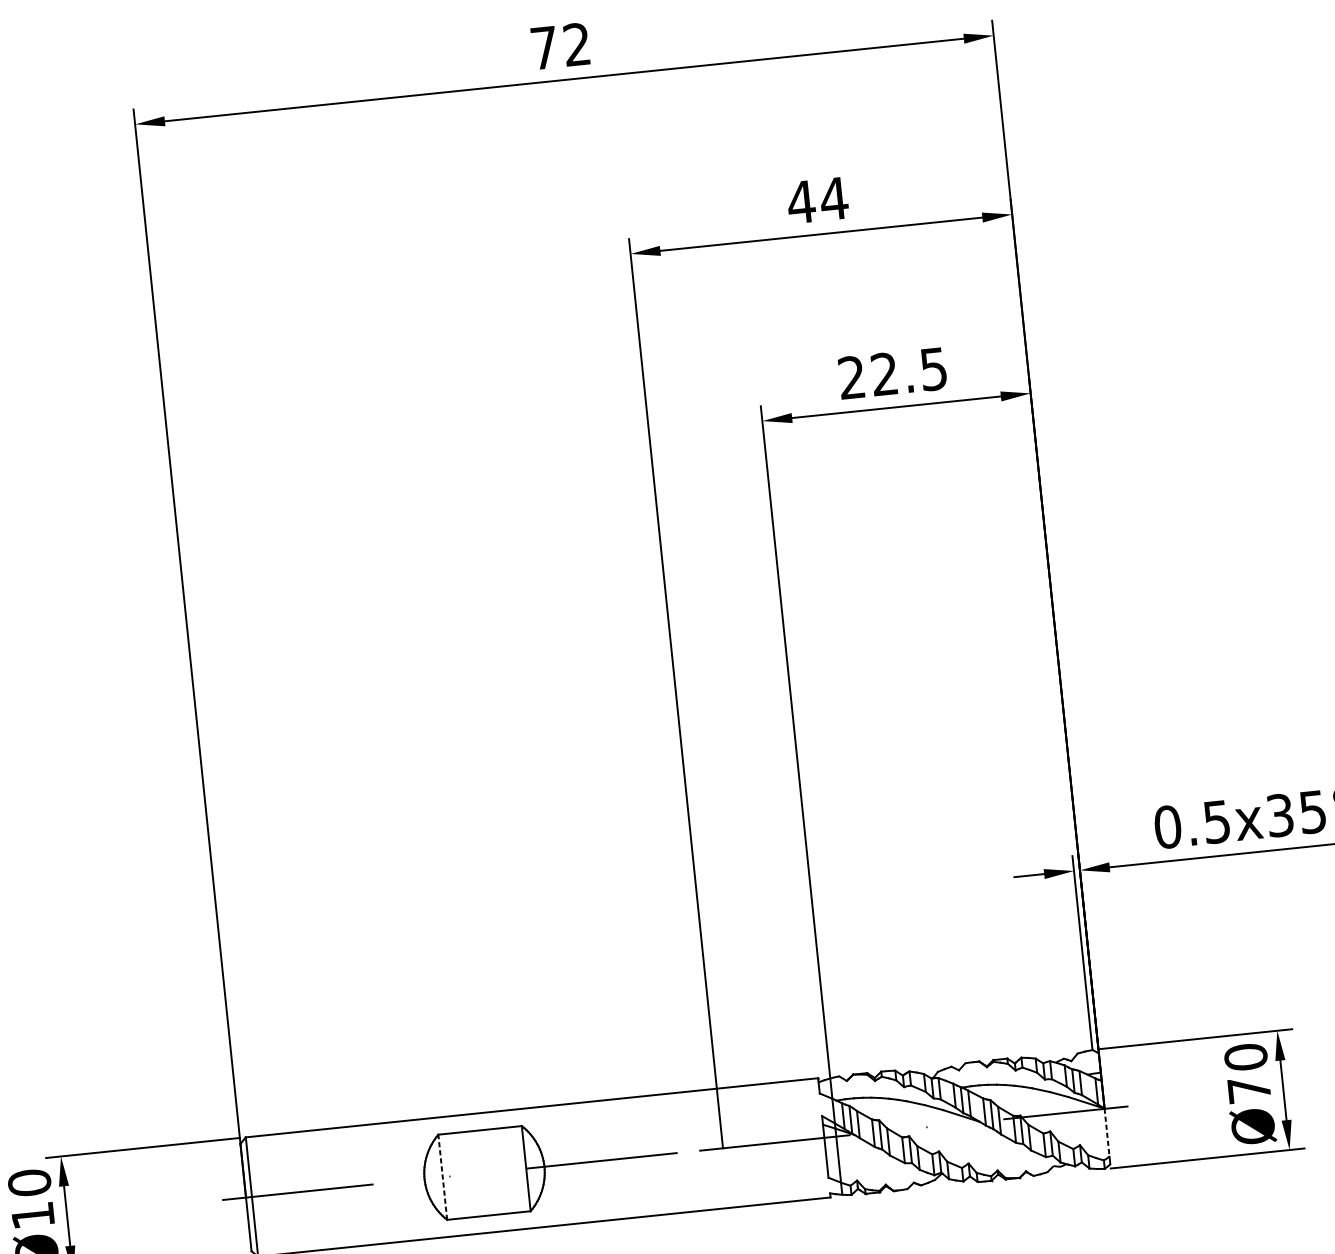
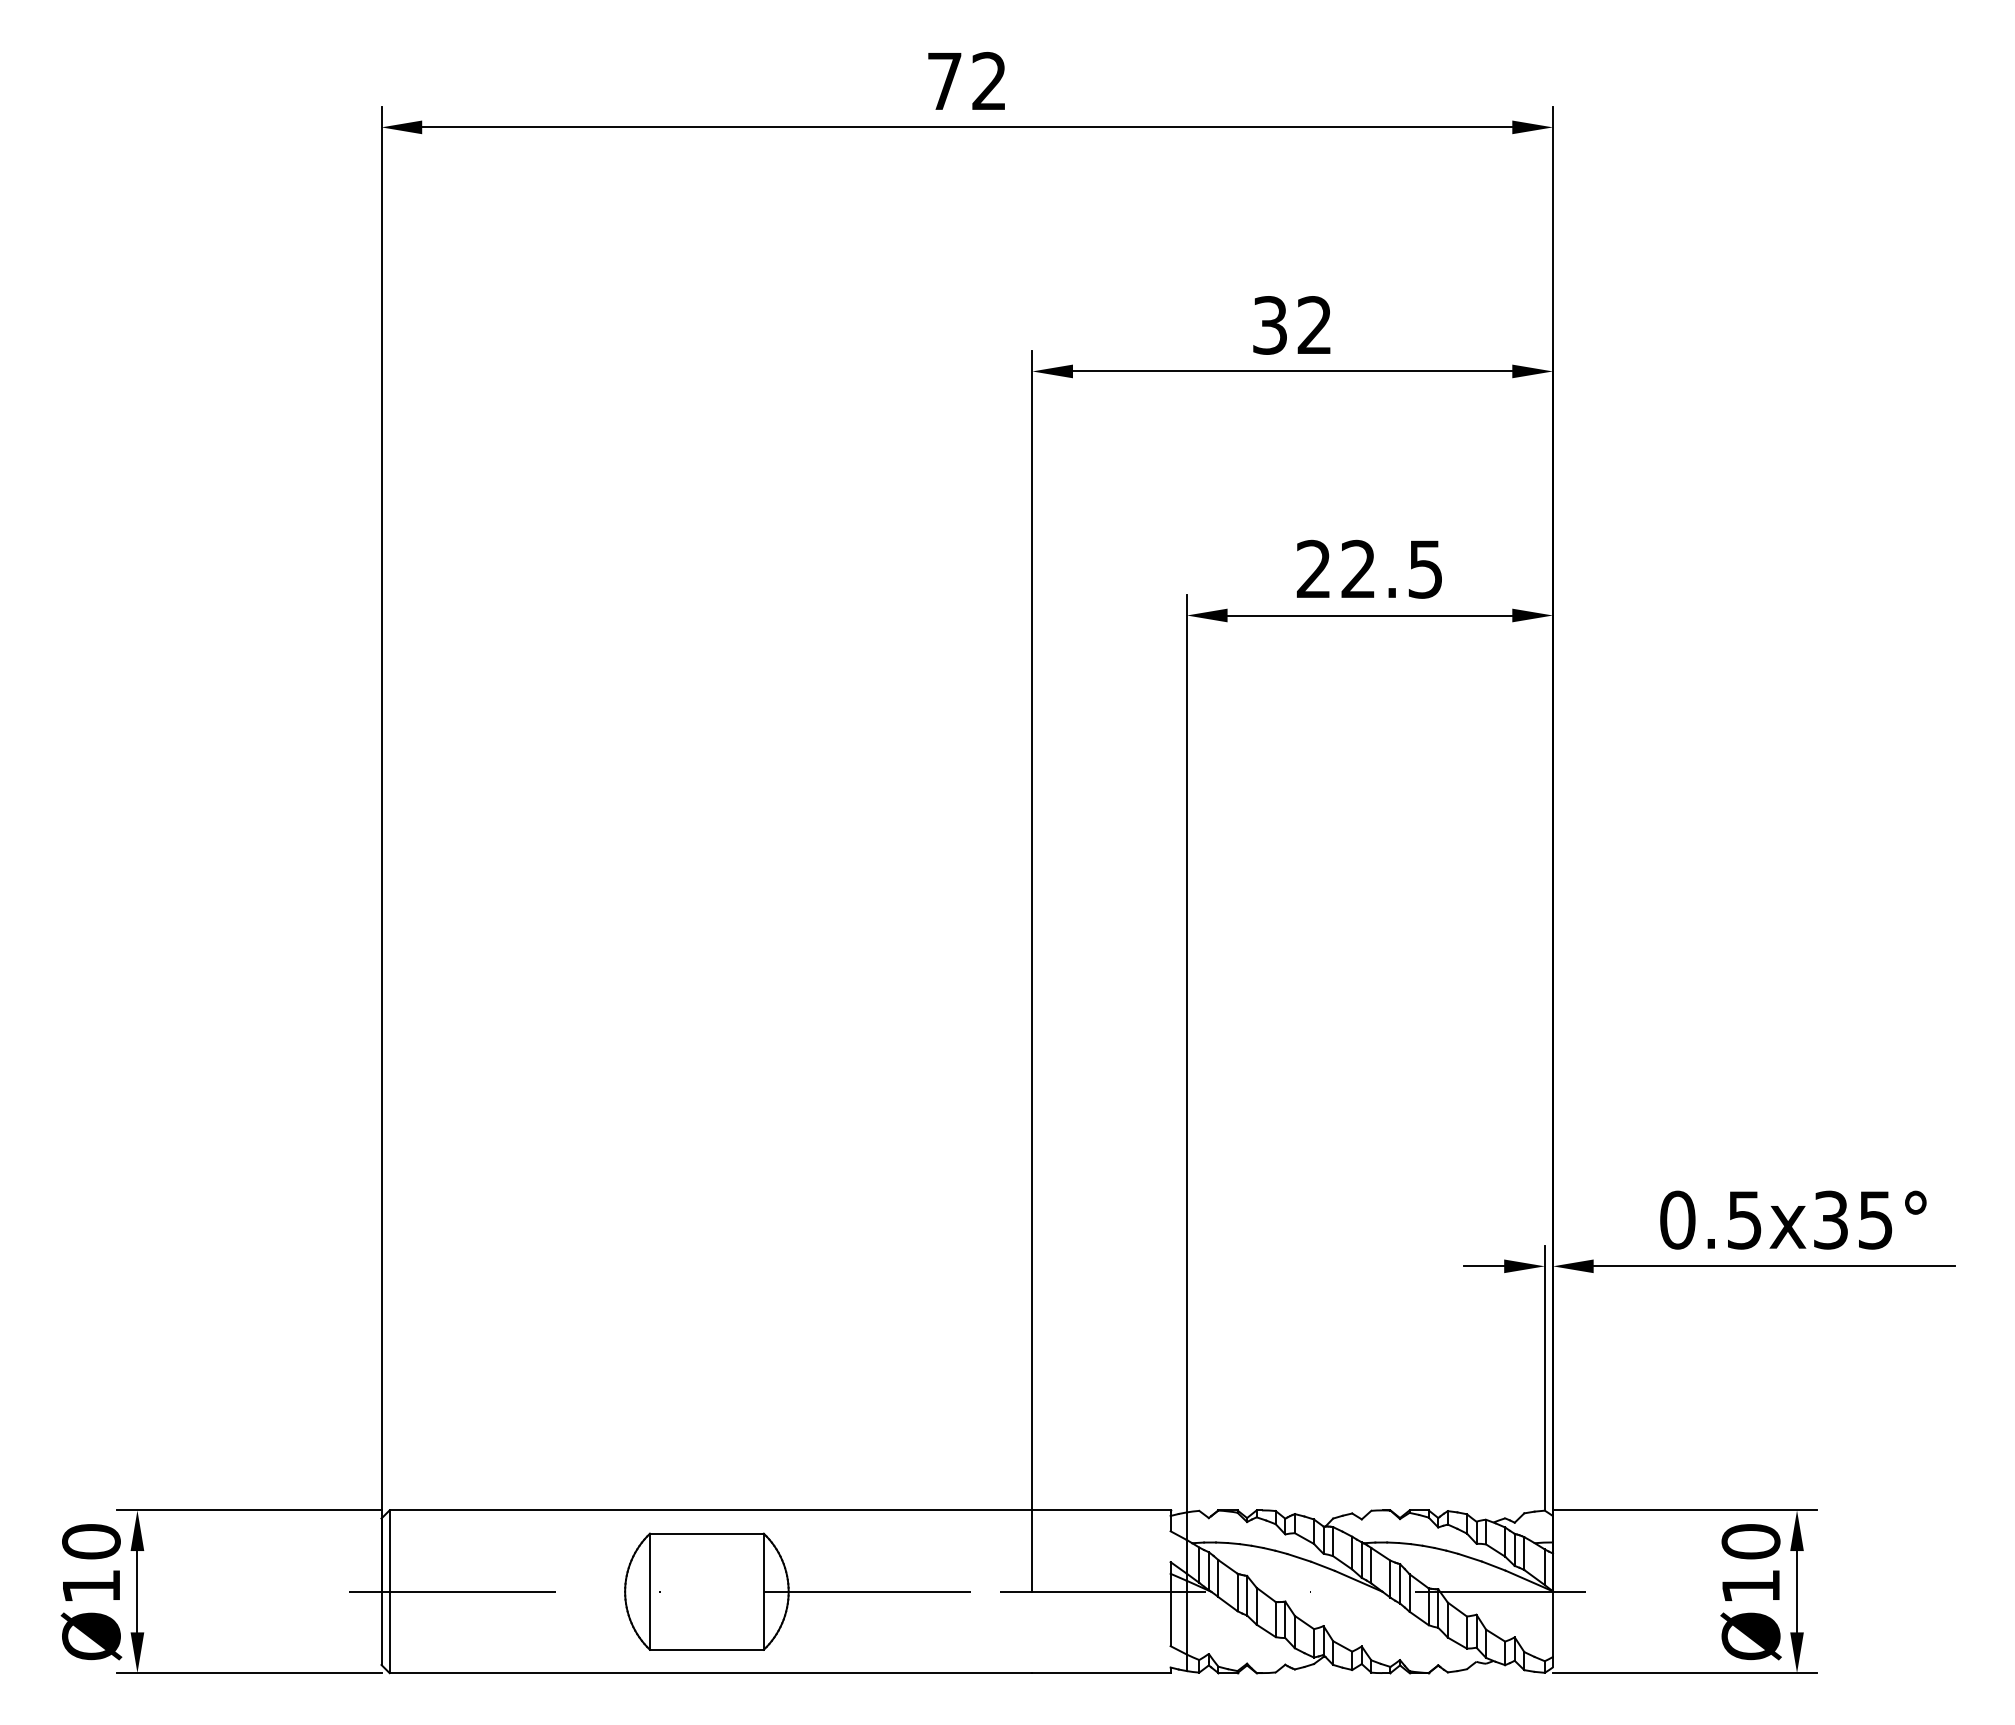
text: (817, 200) -> (1292, 325), 44 -> 32
text: (1248, 1090) -> (1750, 1586), Ø70 -> Ø10
line: (1106, 1132) -> (1552, 1624), dashed -> solid
line: (442, 1177) -> (649, 1591), dashed -> solid

